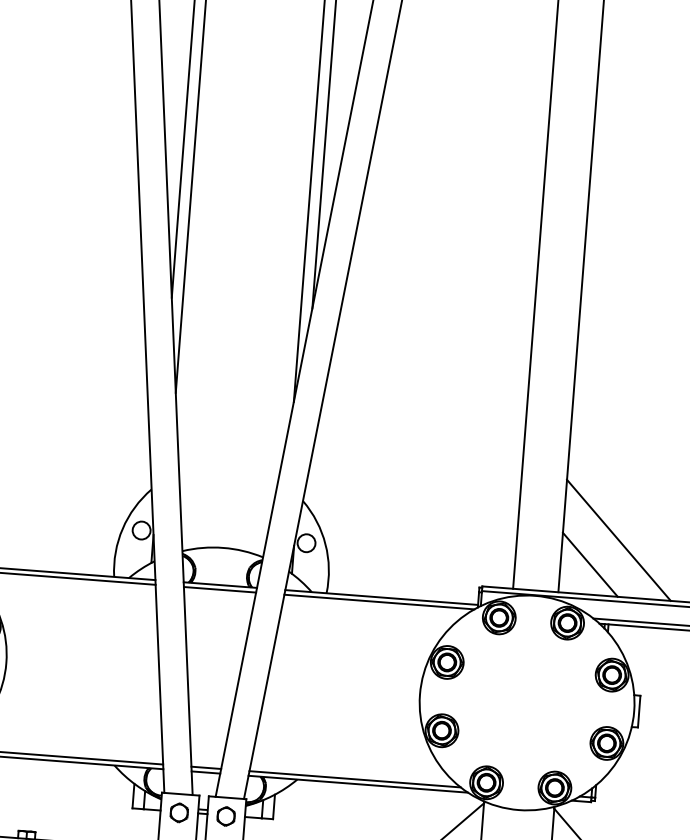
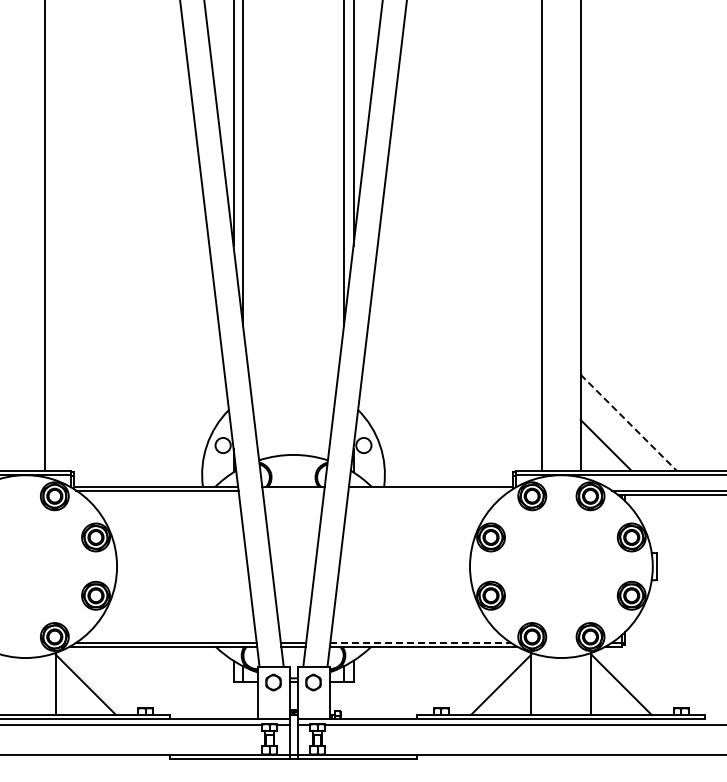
line: (618, 540) -> (628, 422), solid -> dashed
line: (220, 589) -> (293, 490), removed
line: (379, 601) -> (429, 490), removed
line: (355, 779) -> (420, 642), solid -> dashed

